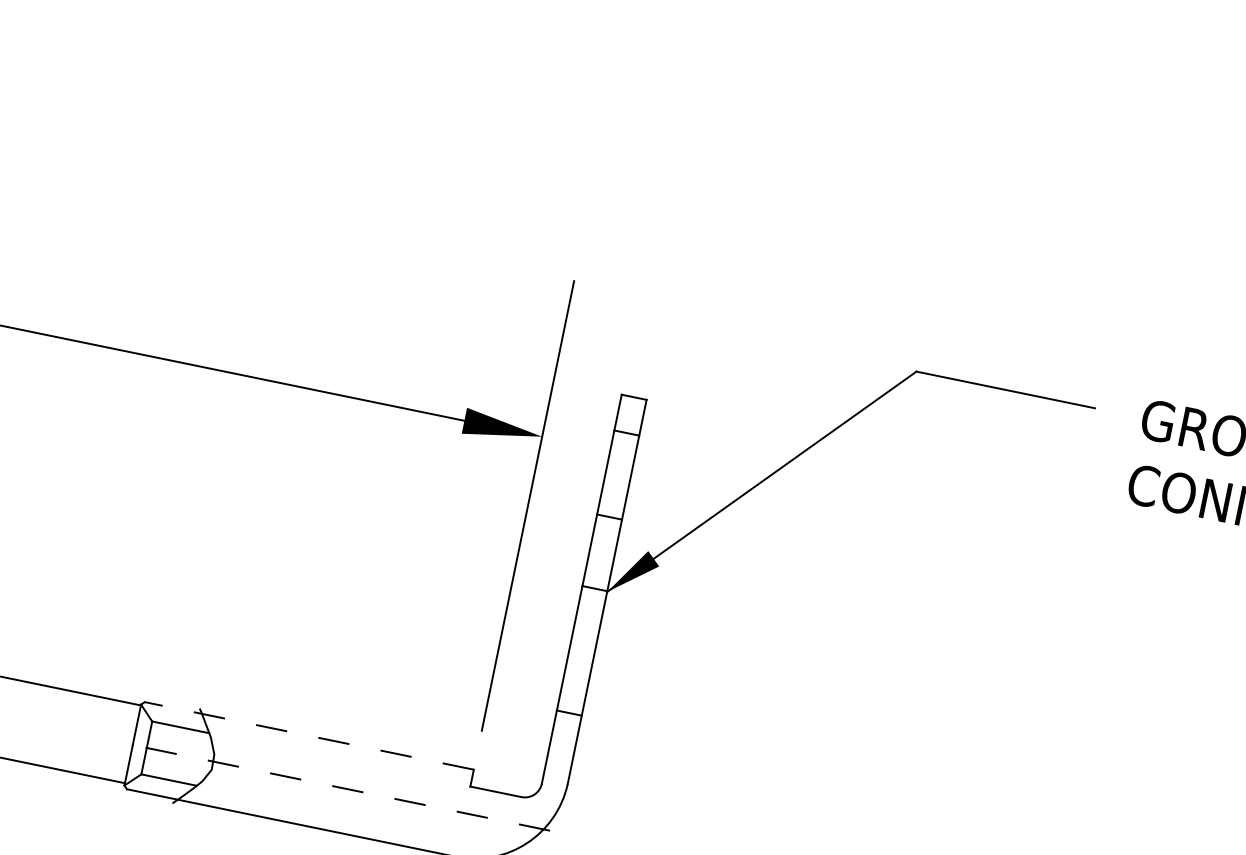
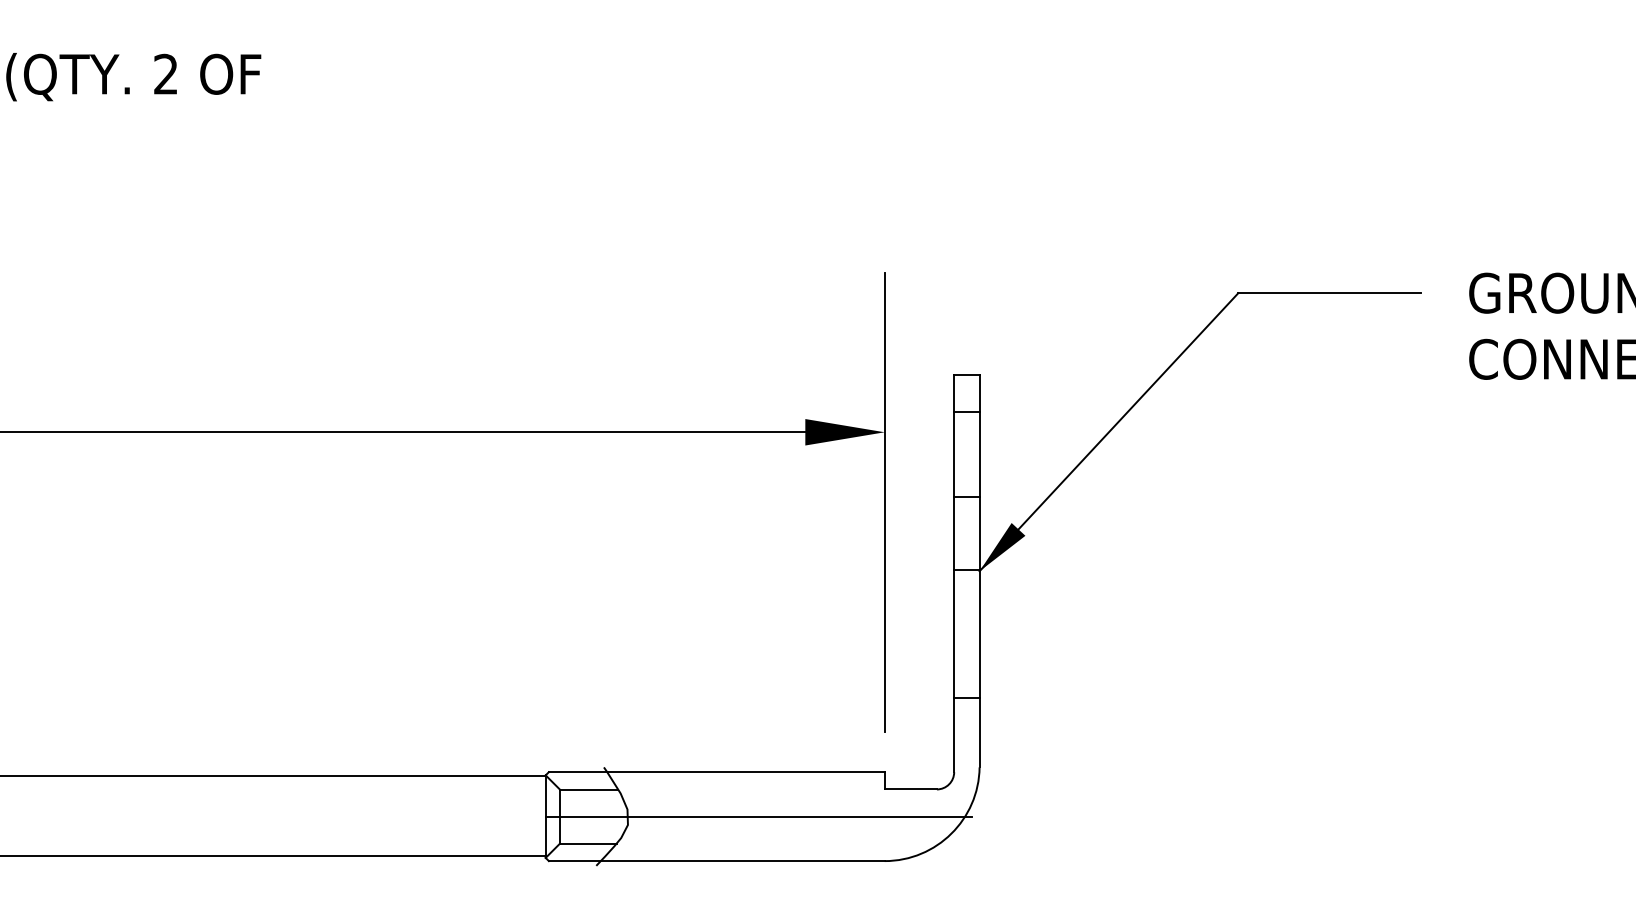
line: (308, 736) -> (716, 772), dashed -> solid
line: (341, 787) -> (758, 816), dashed -> solid

